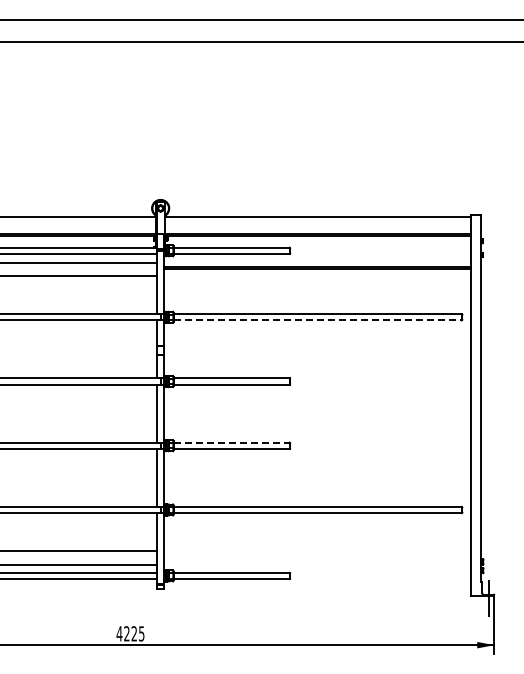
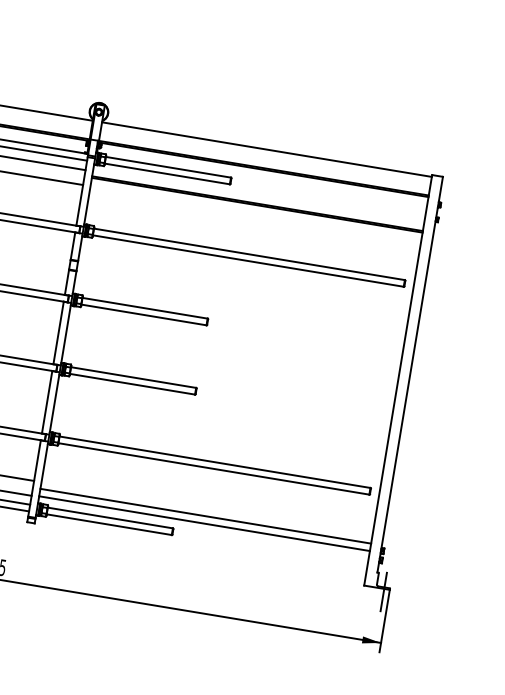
line: (318, 320) -> (249, 261), dashed -> solid
line: (231, 442) -> (133, 377), dashed -> solid
line: (317, 557) -> (205, 516), added
line: (317, 563) -> (204, 523), added

